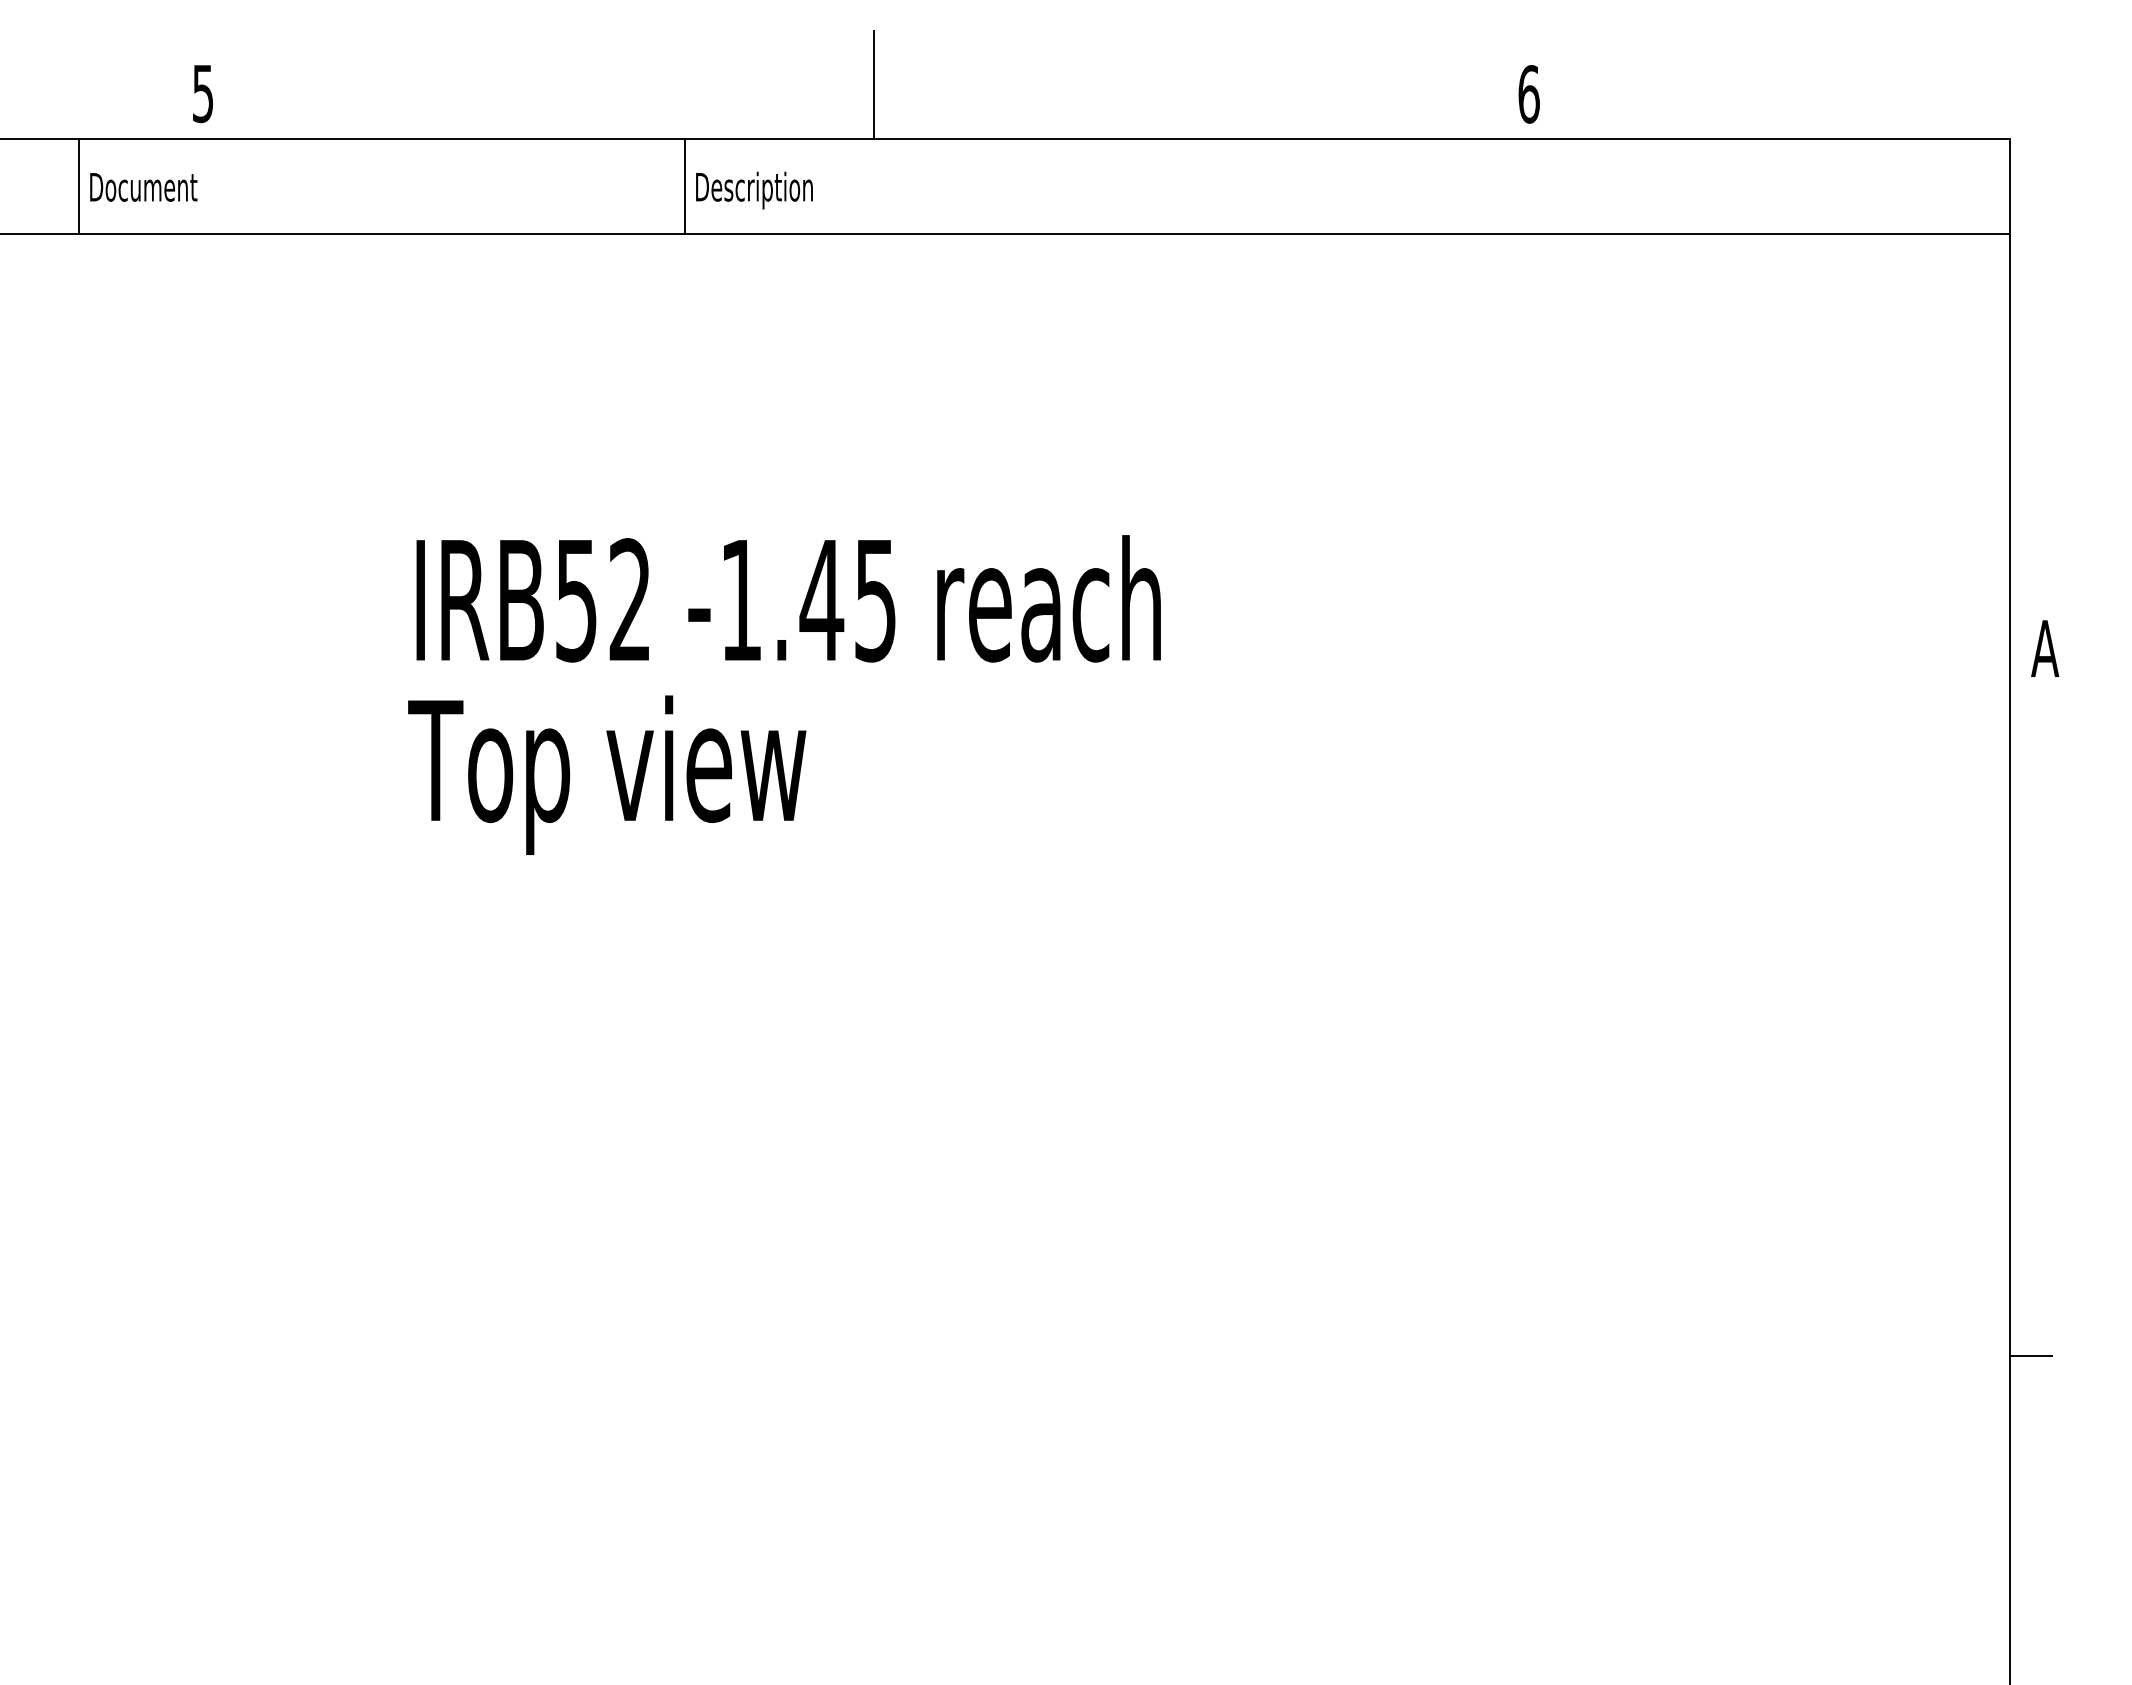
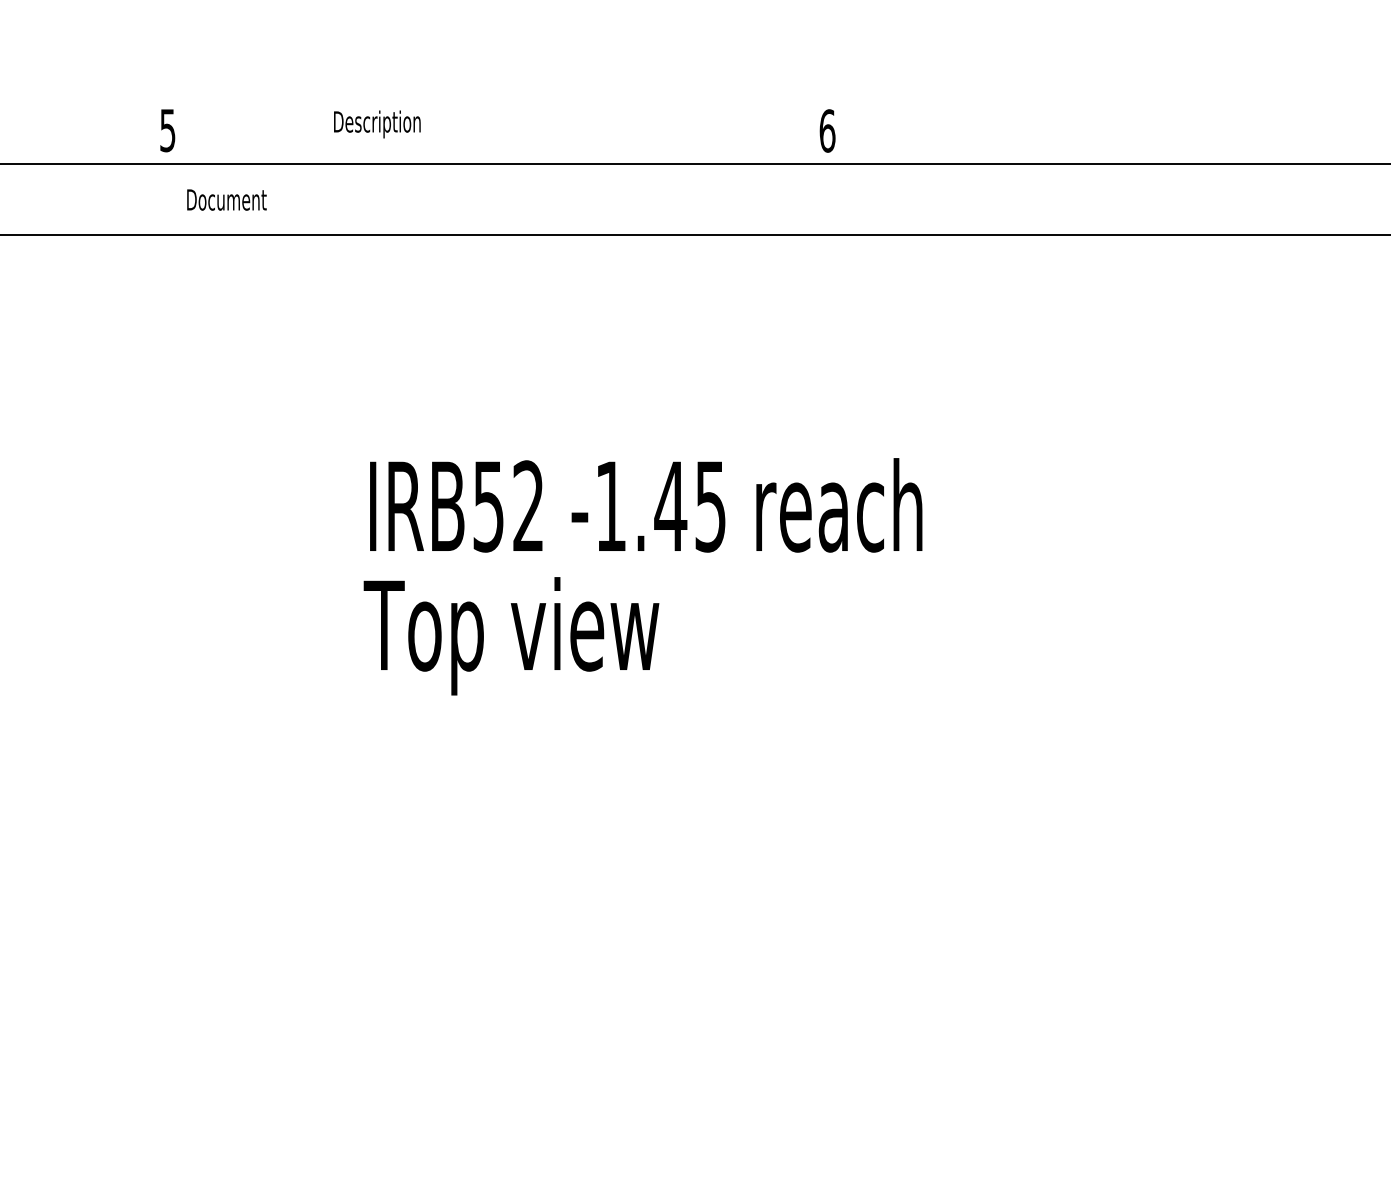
line: (873, 85) -> (709, 124), removed
text: (202, 94) -> (167, 131), moved
text: (1528, 94) -> (827, 131), moved
line: (78, 186) -> (119, 199), removed
line: (684, 186) -> (568, 199), removed
text: (143, 187) -> (226, 200), moved
text: (754, 190) -> (377, 124), moved

